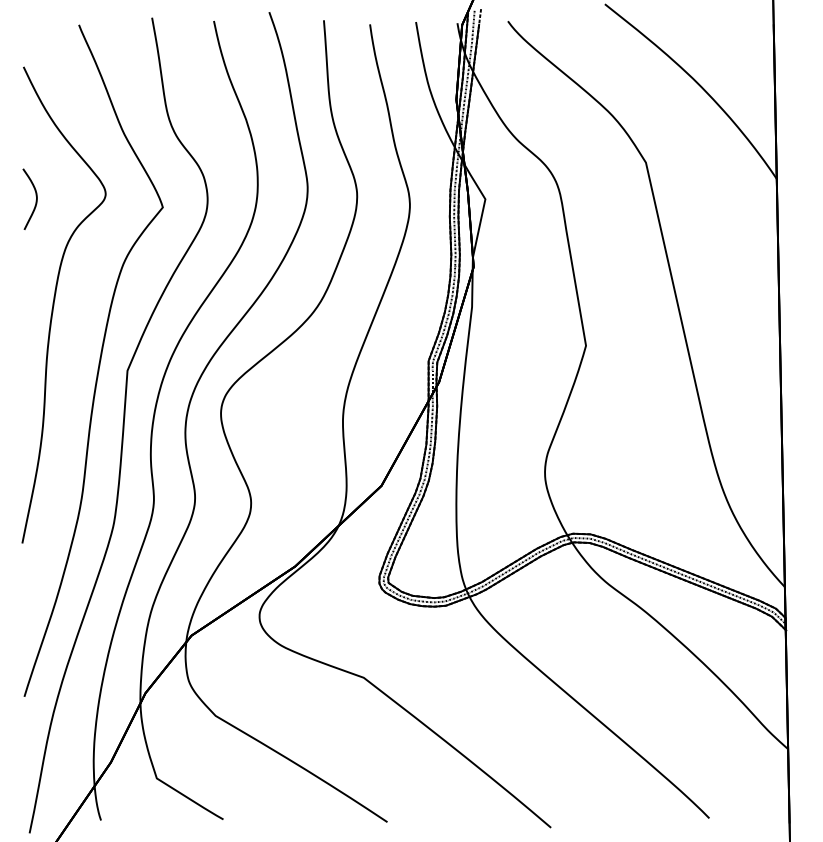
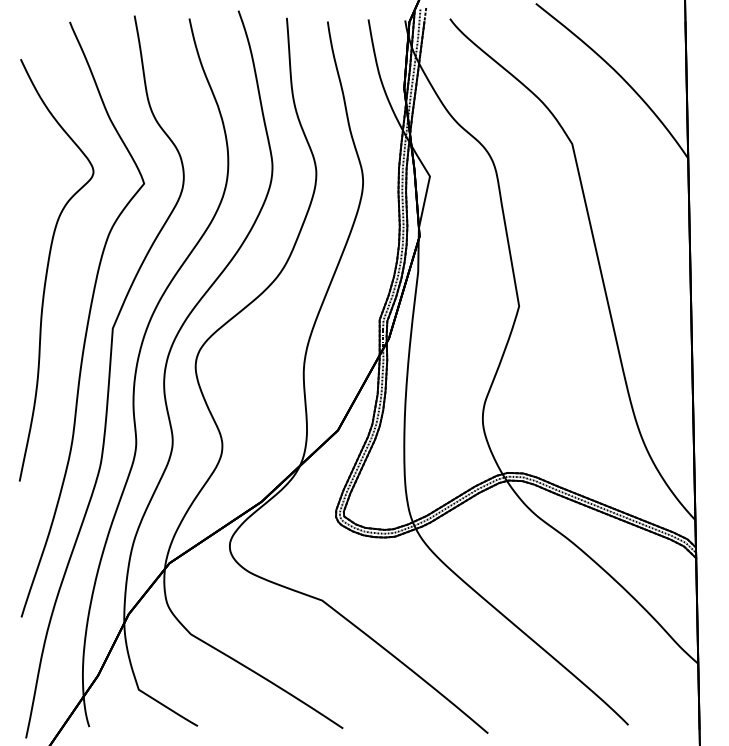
part: (35, 200) -> (31, 177), removed

